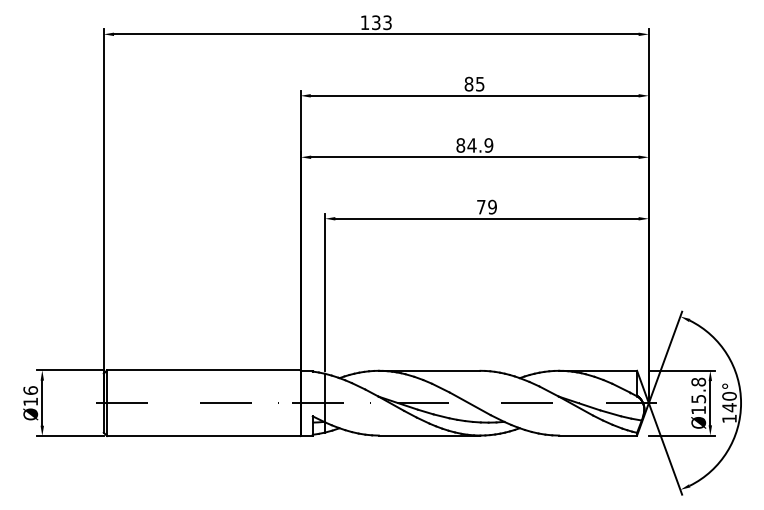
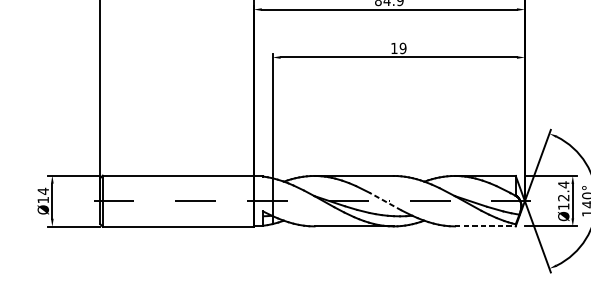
text: (481, 207) -> (394, 48), 79 -> 19
text: (30, 390) -> (43, 191), Ø16 -> Ø14
text: (698, 390) -> (563, 191), Ø15.8 -> Ø12.4
line: (469, 403) -> (385, 201), solid -> dashed
line: (598, 435) -> (485, 226), solid -> dashed

